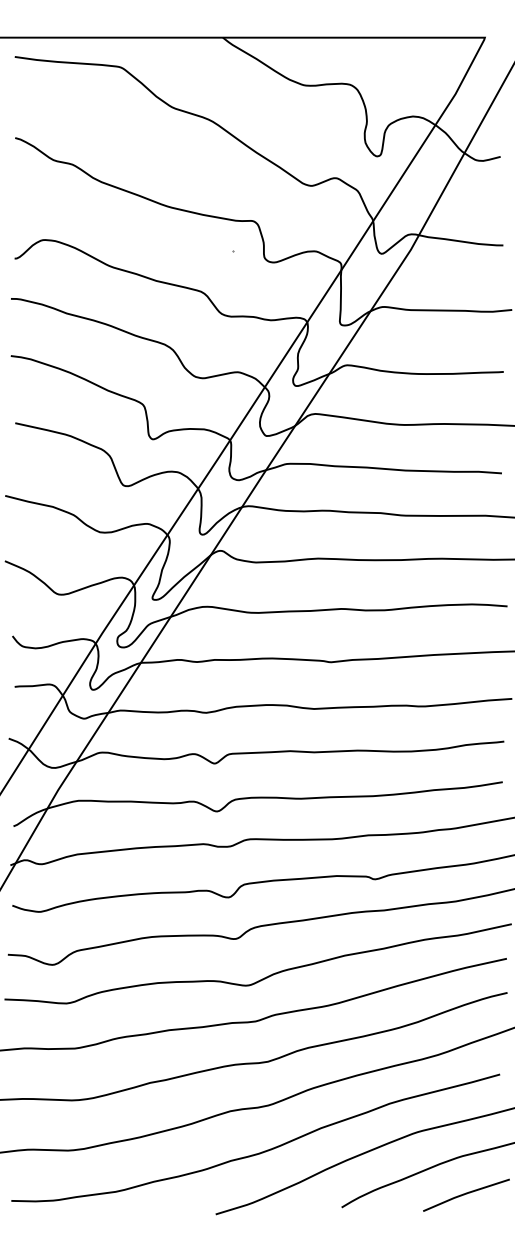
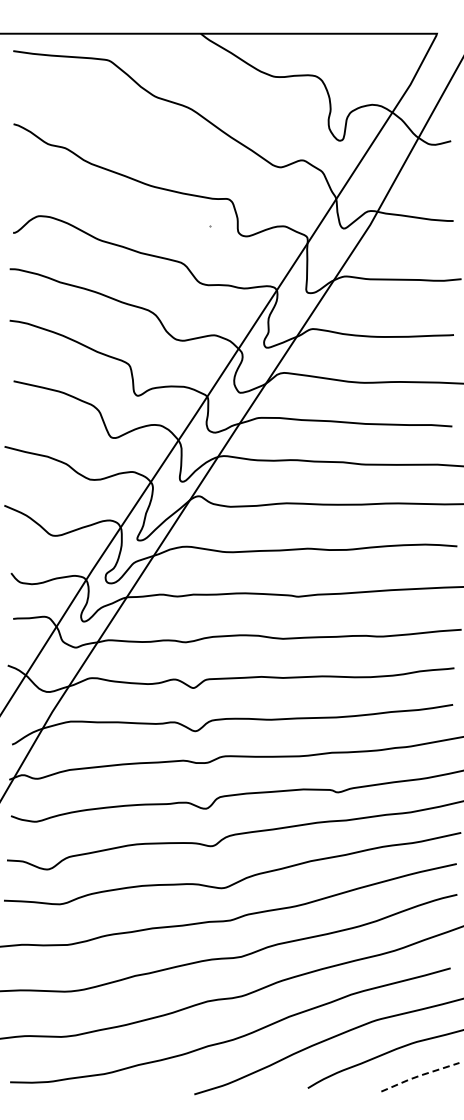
line: (466, 1193) -> (420, 1075), solid -> dashed

